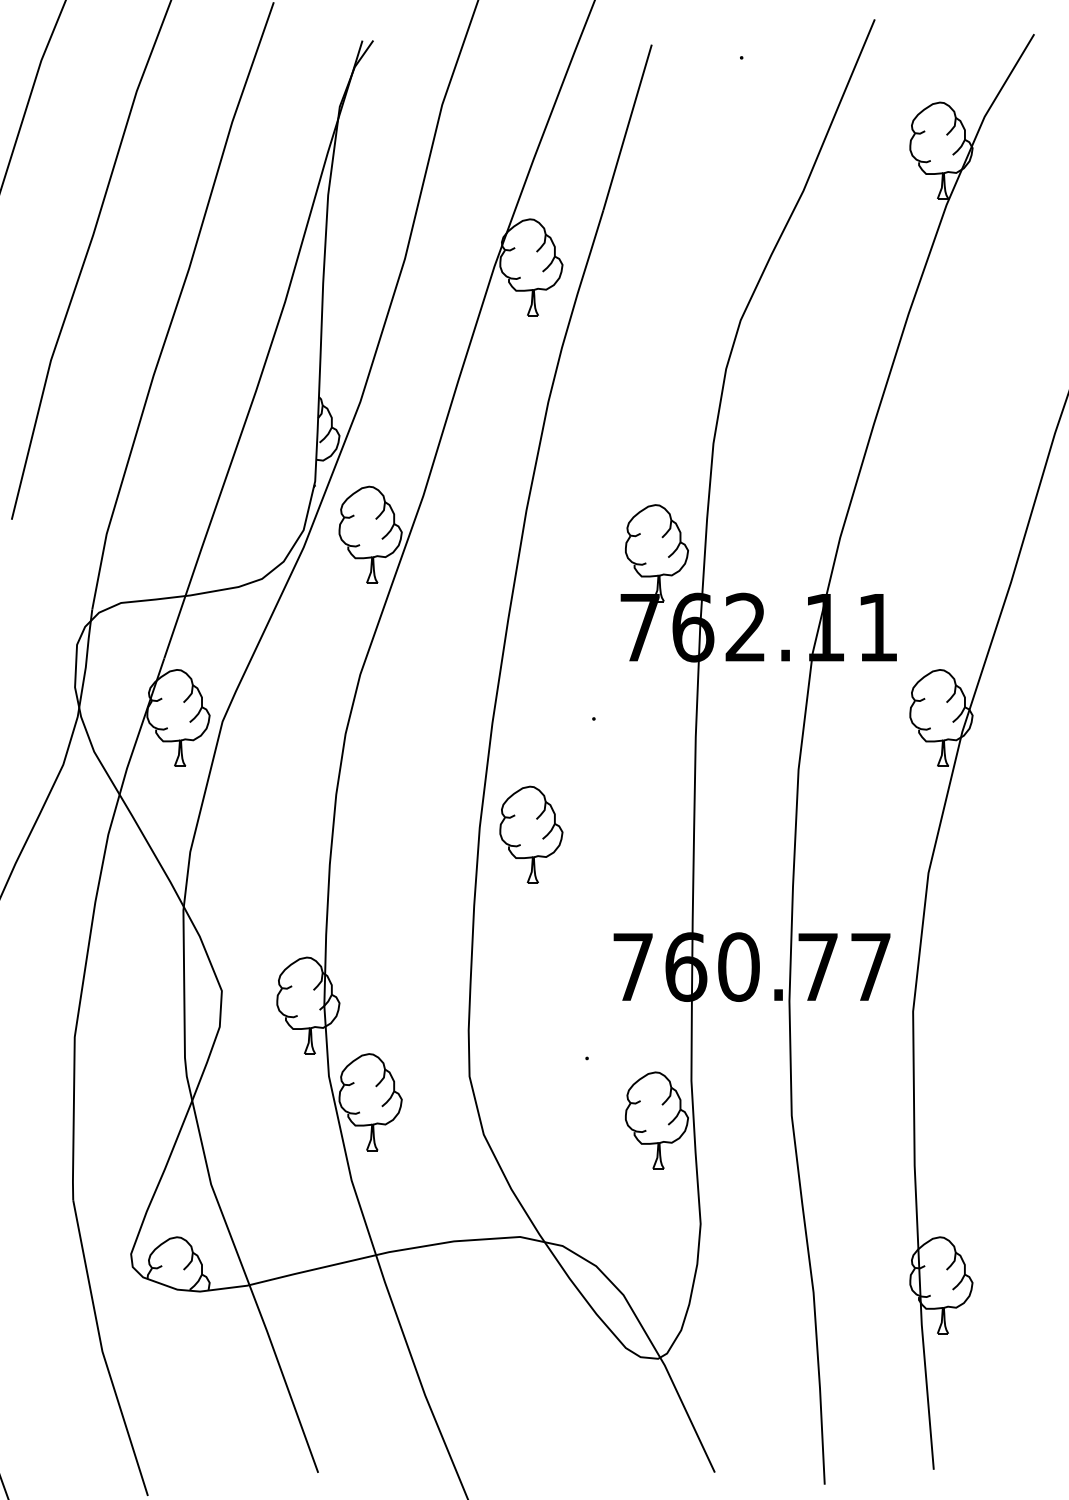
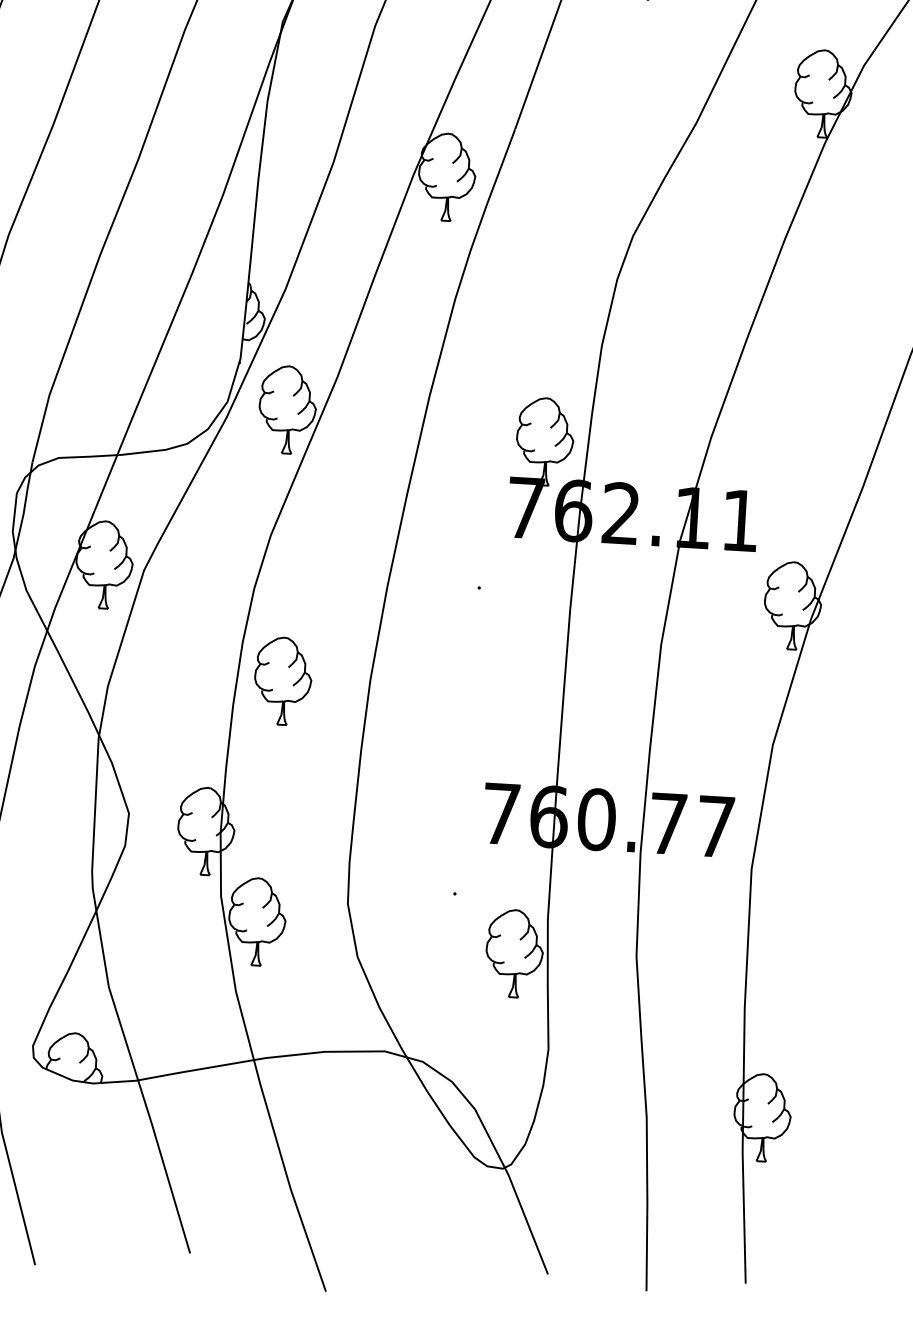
part: (531, 834) -> (283, 680), moved

